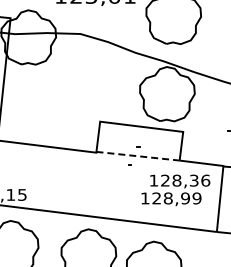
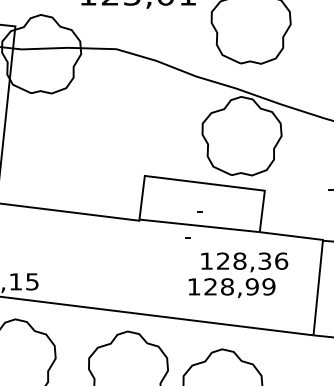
line: (138, 156) -> (200, 226), dashed -> solid
text: (175, 190) -> (237, 275), moved

